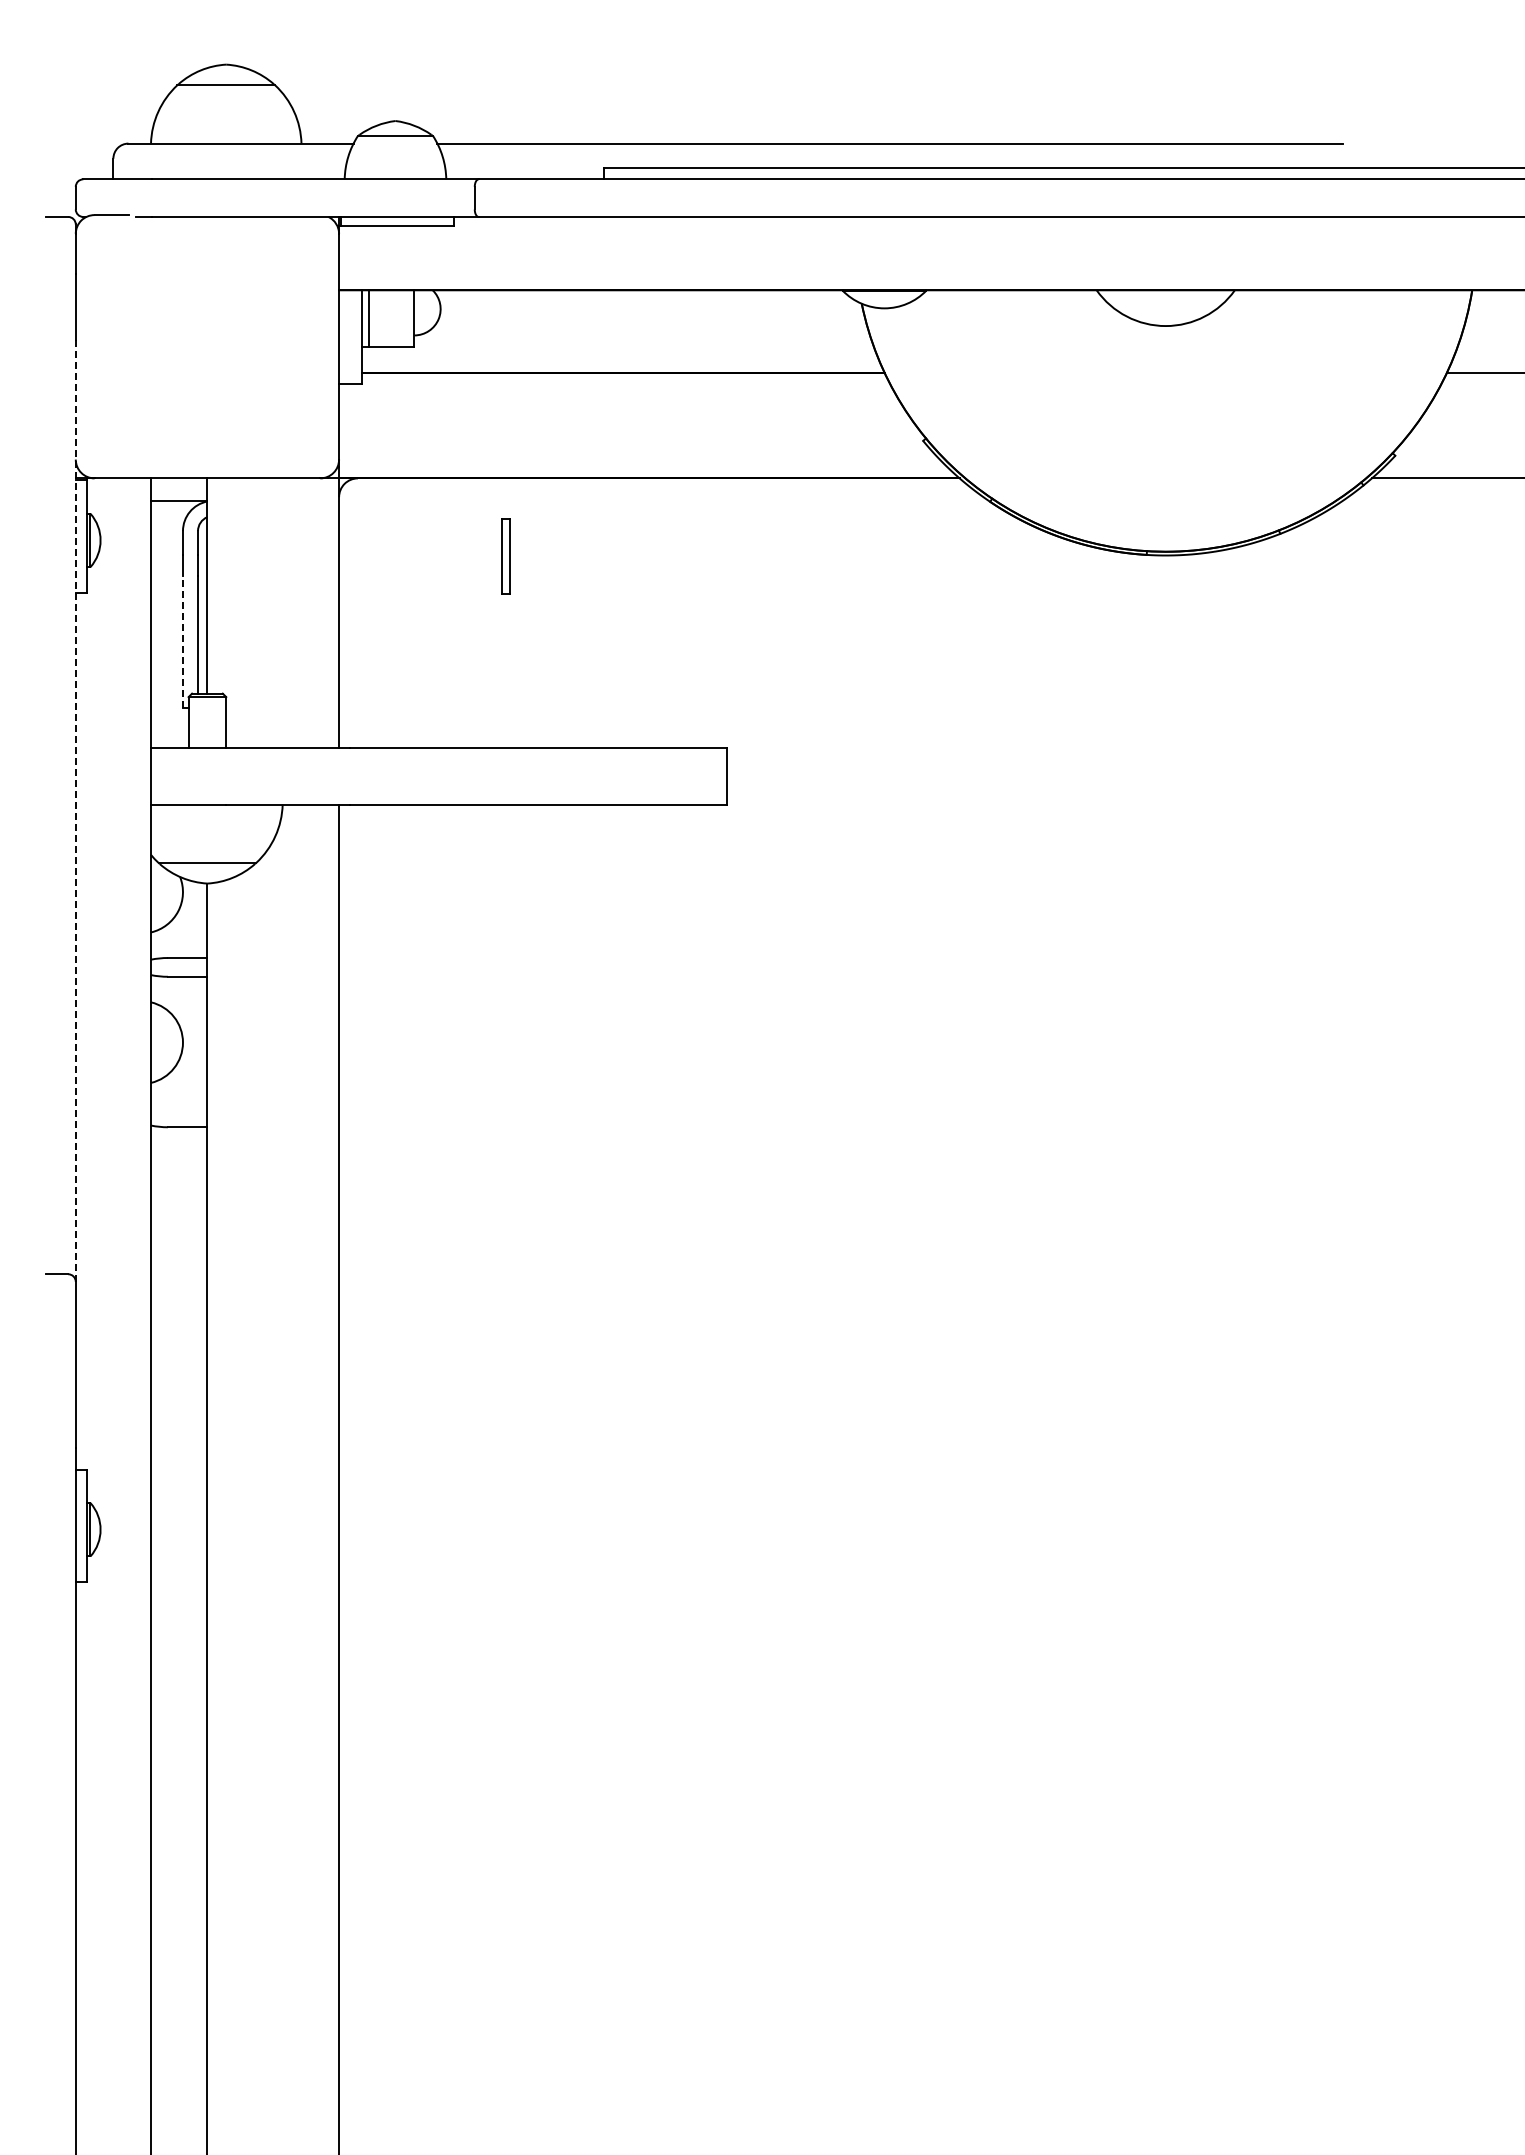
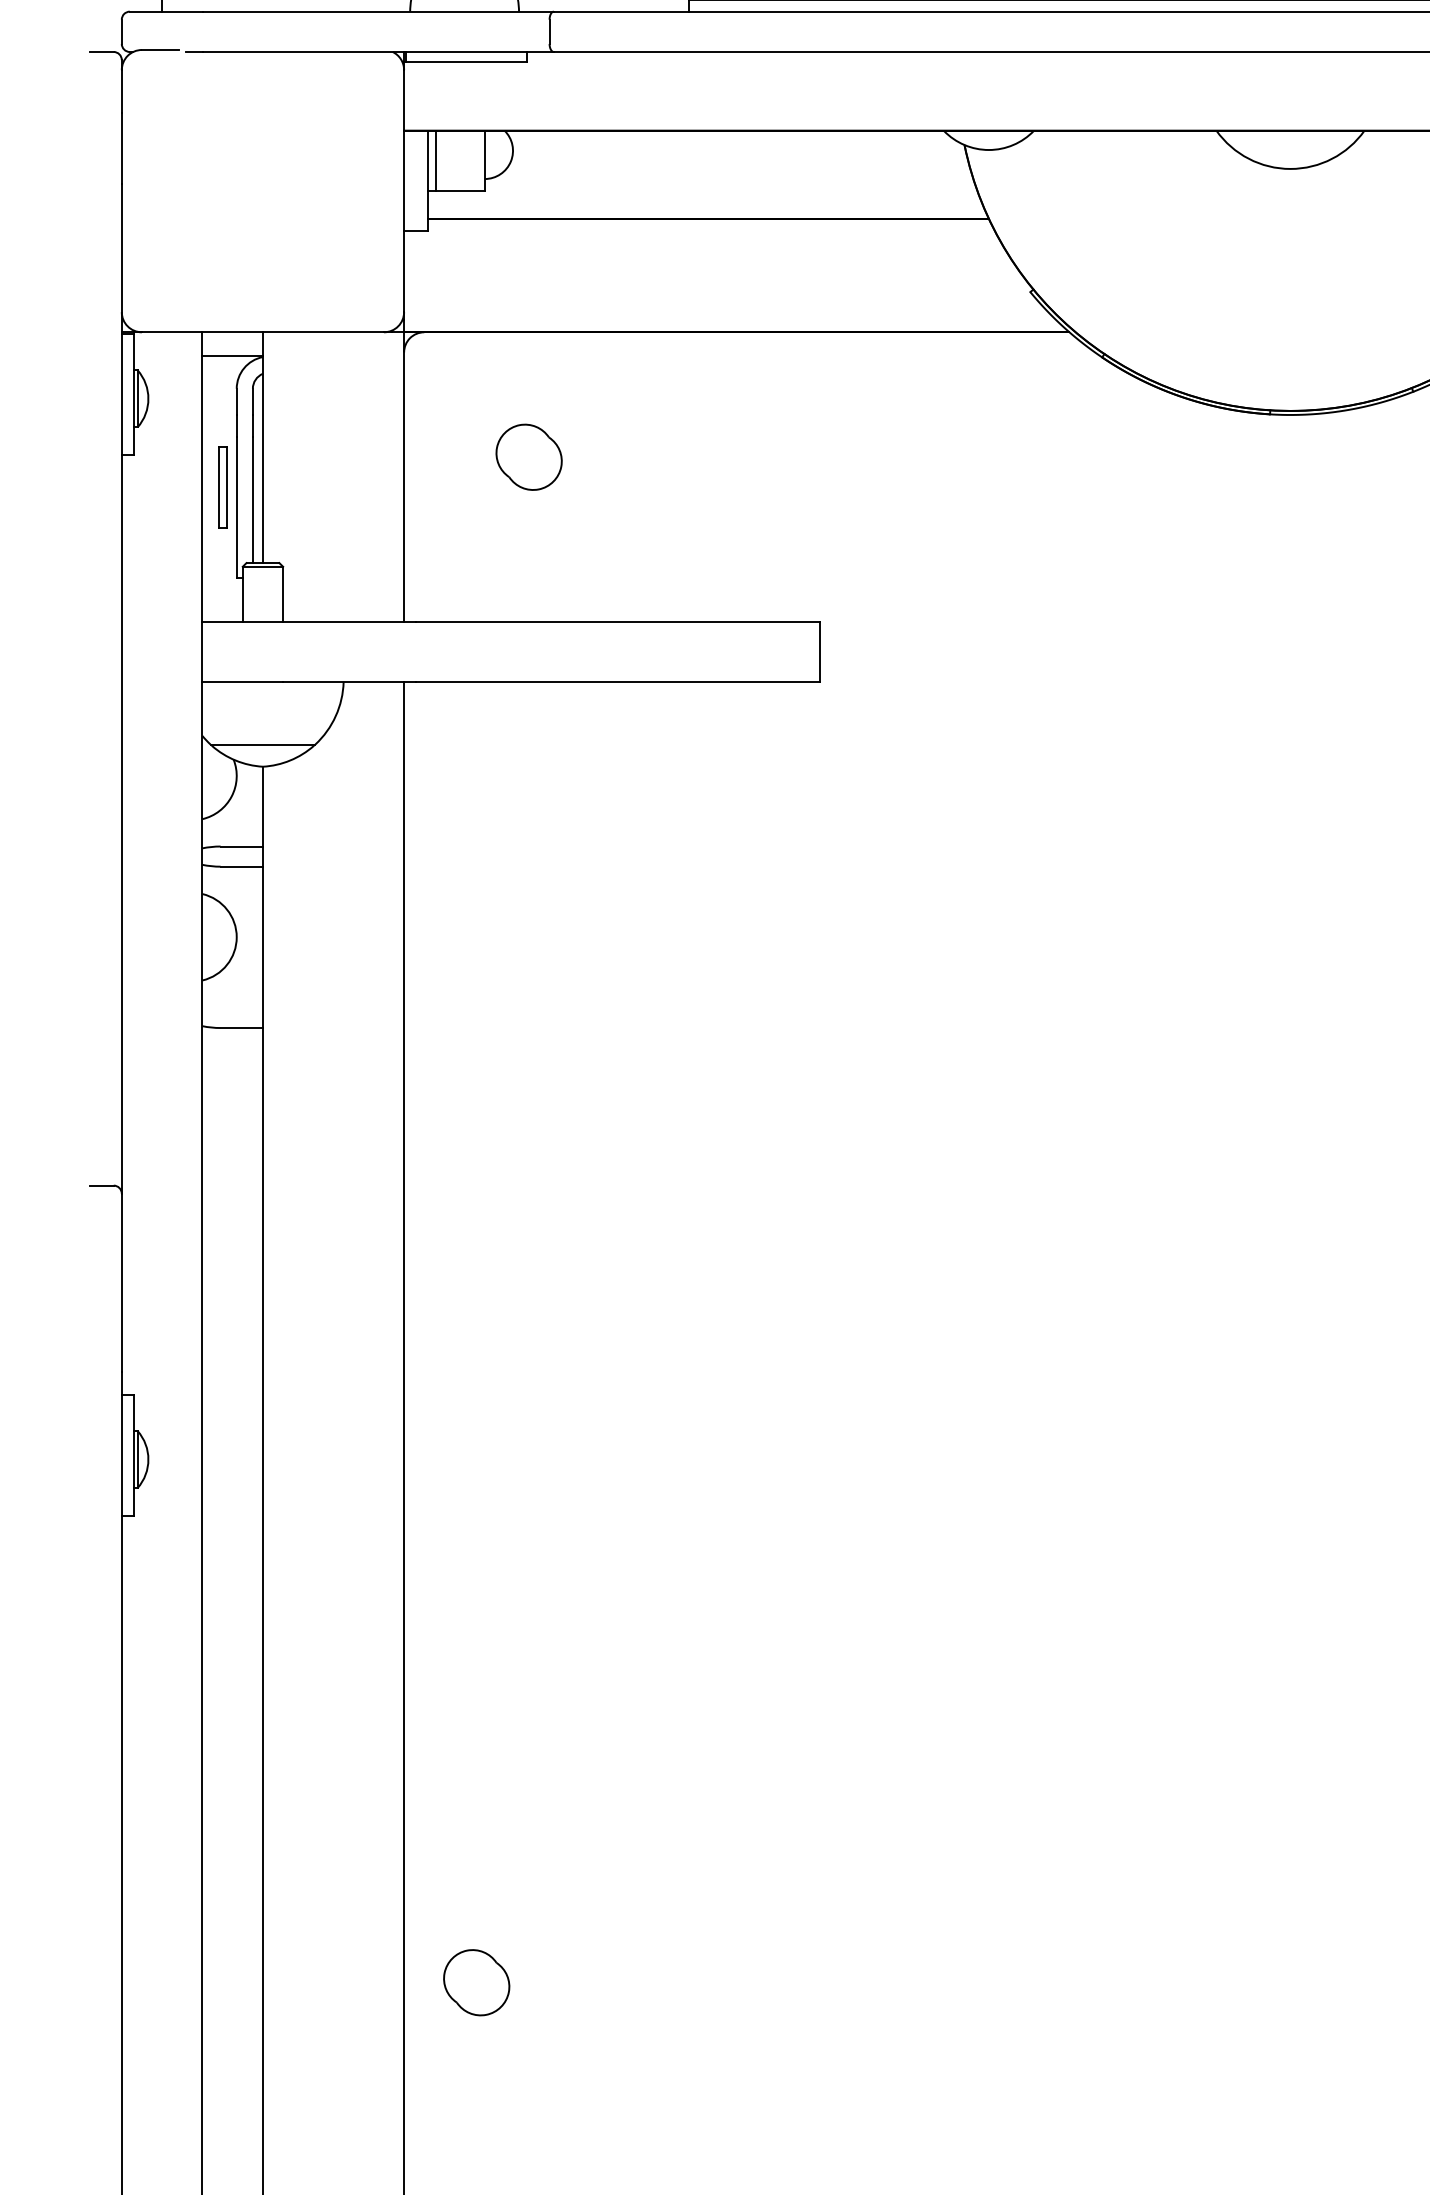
part: (505, 556) -> (222, 487), moved
part: (455, 594) -> (528, 456), added
line: (182, 641) -> (236, 507), dashed -> solid
line: (75, 810) -> (121, 688), dashed -> solid
part: (406, 2017) -> (476, 1982), added

